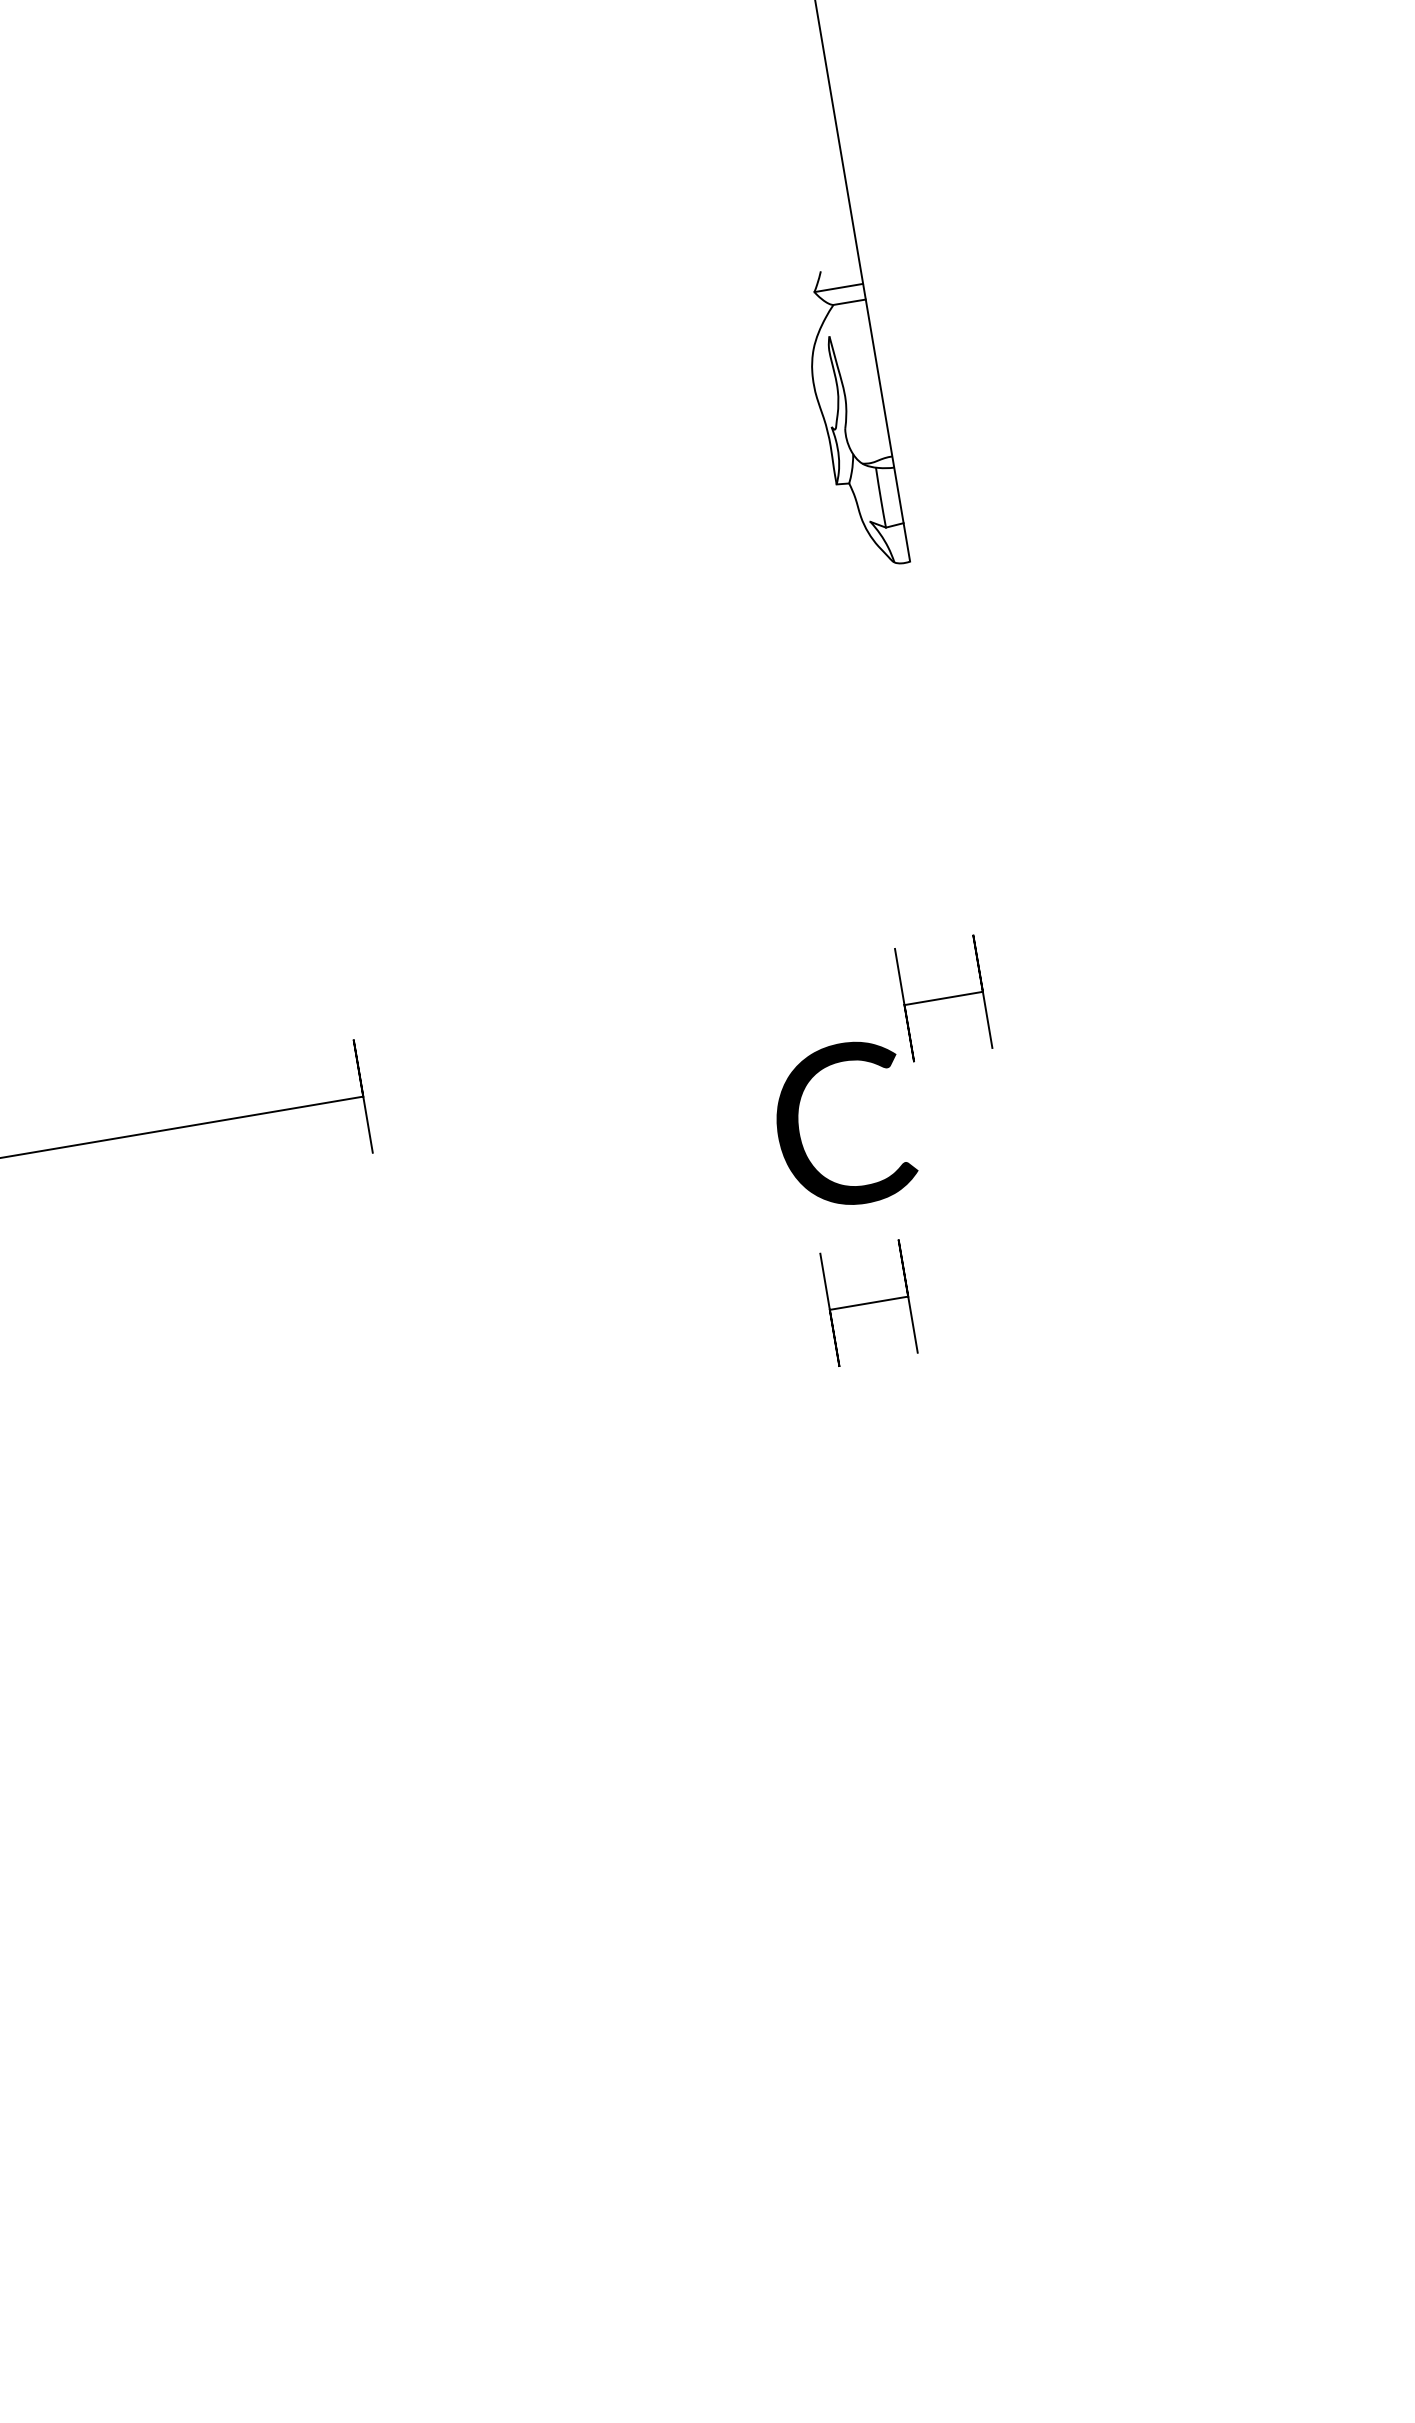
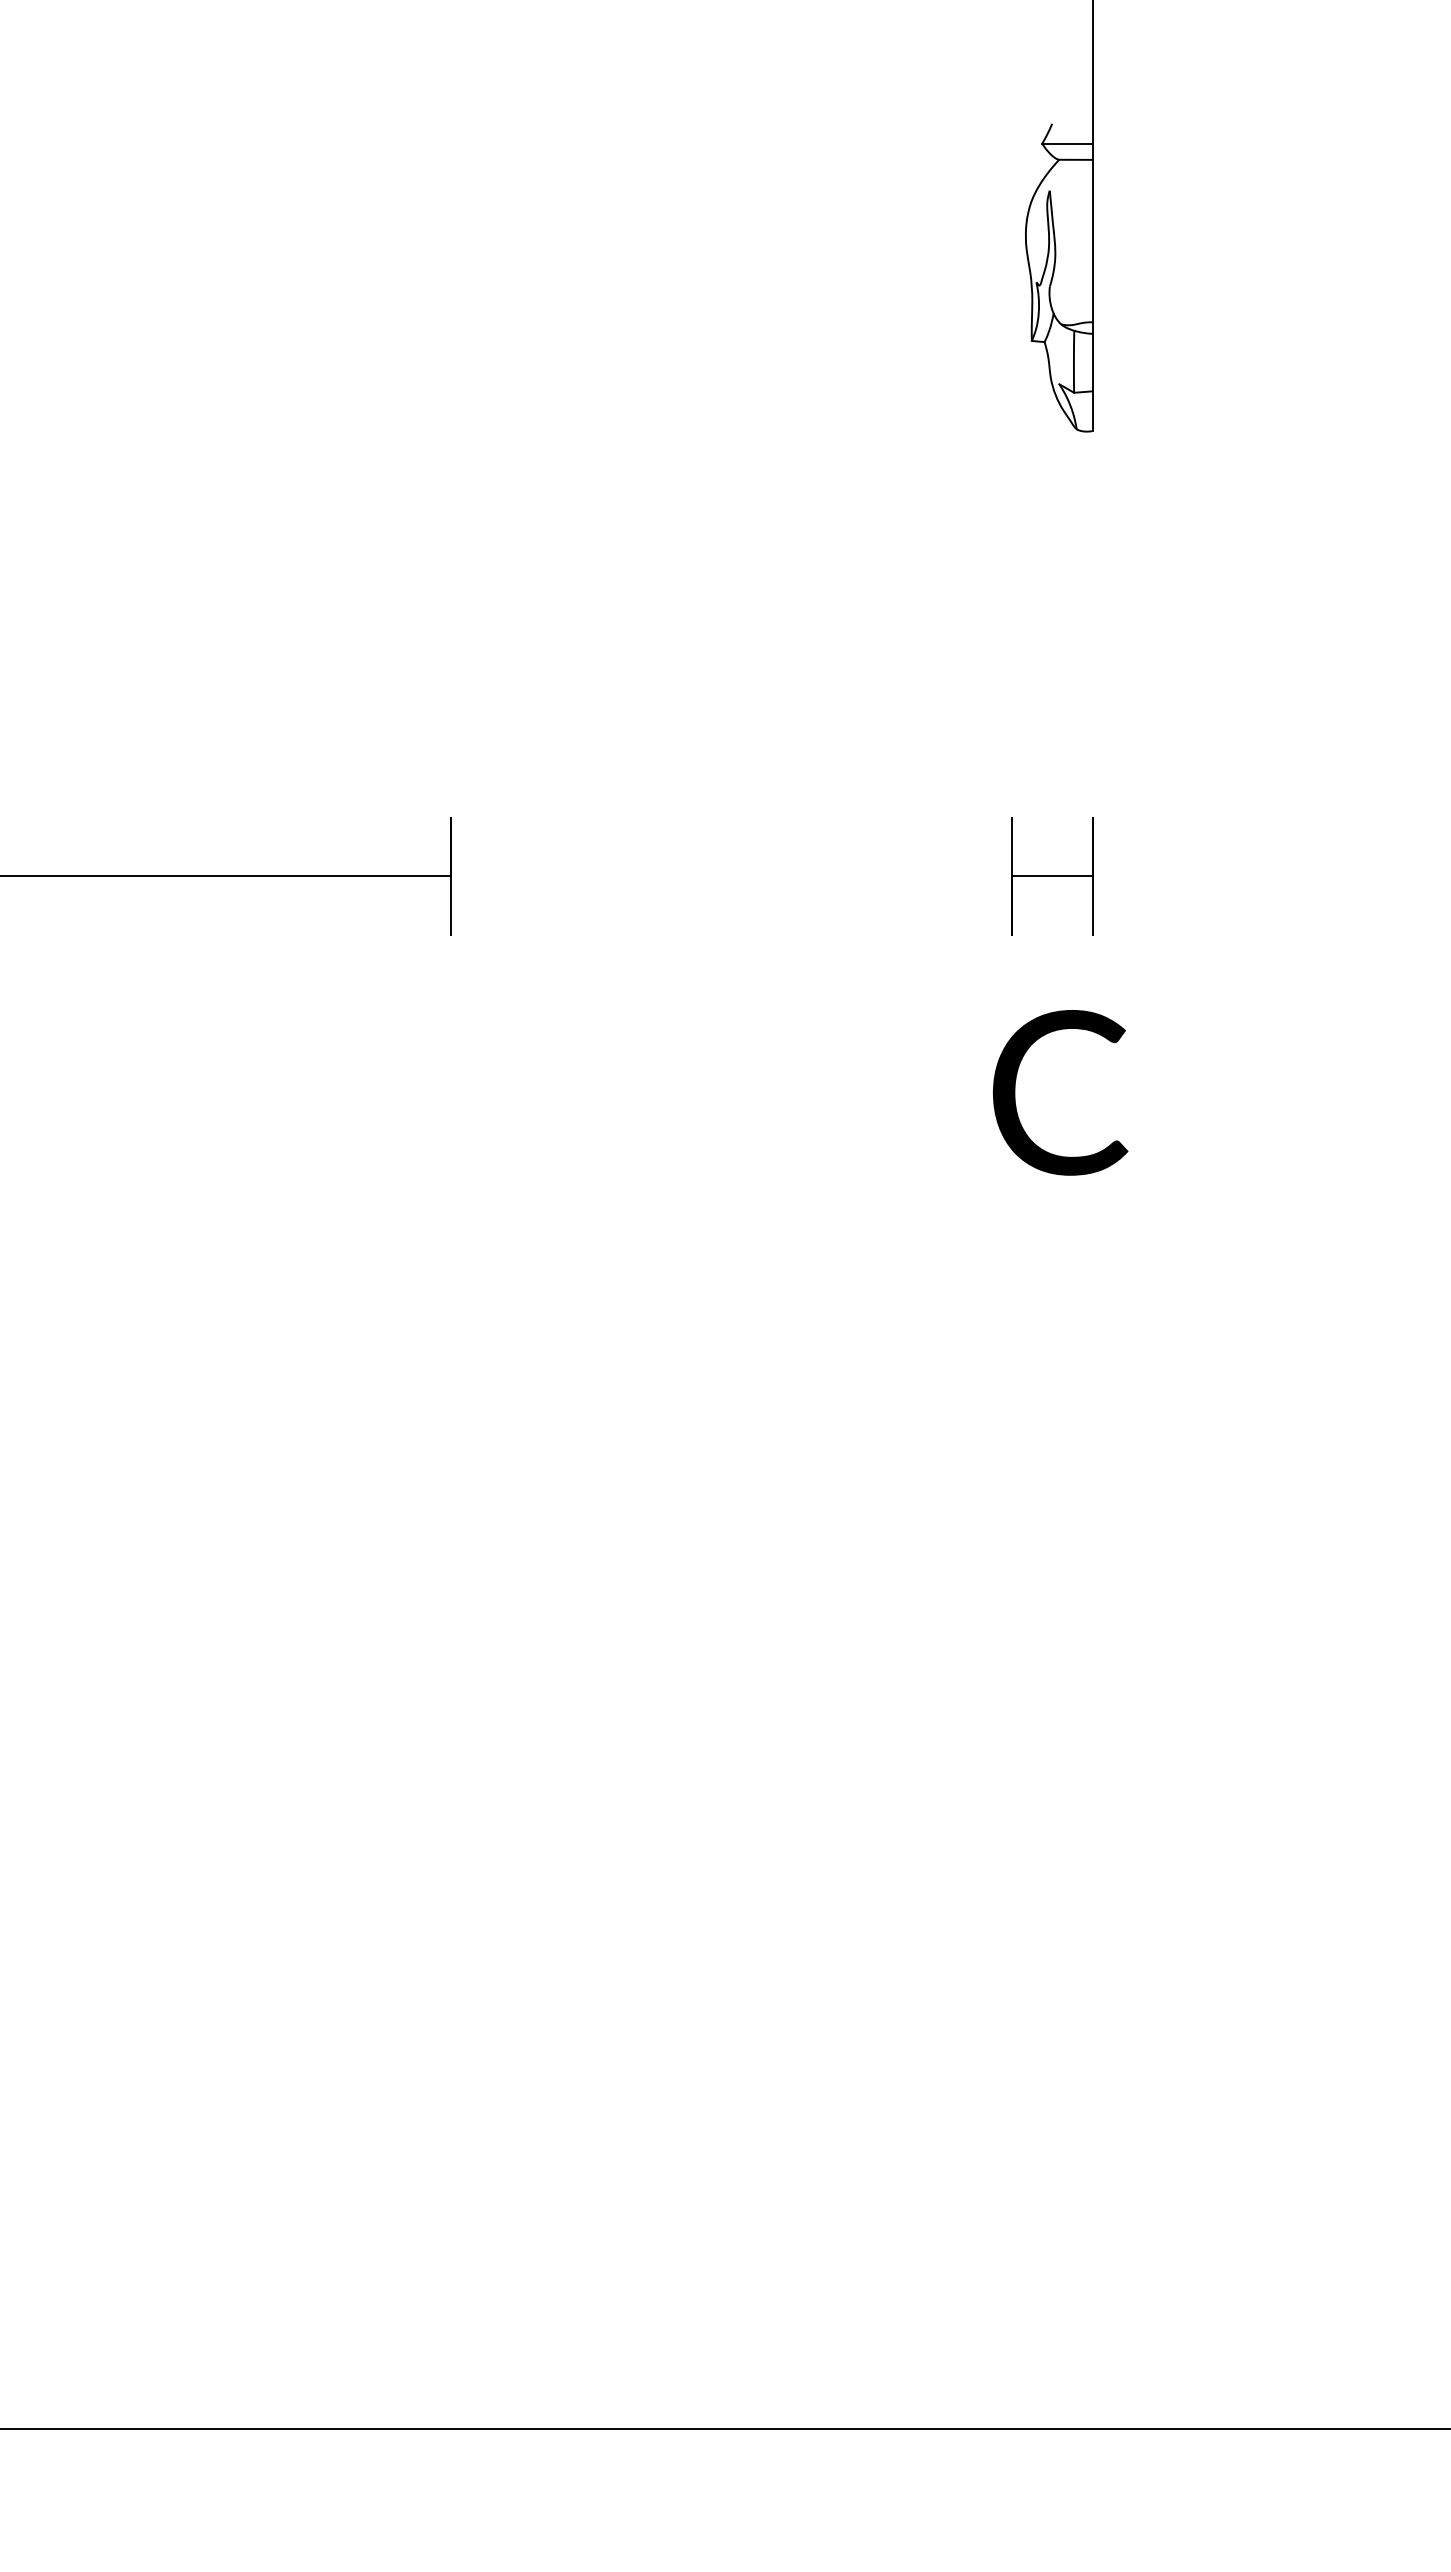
text: (843, 1124) -> (1060, 1092), moved
curve: (869, 1303) -> (925, 1170), removed

